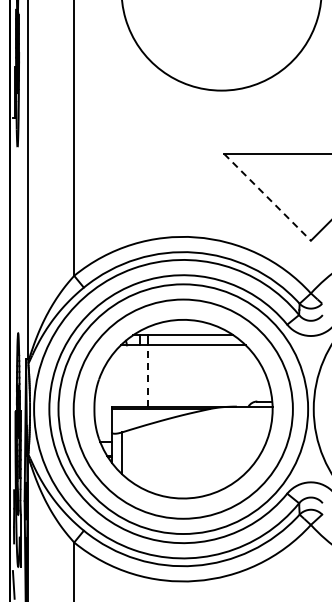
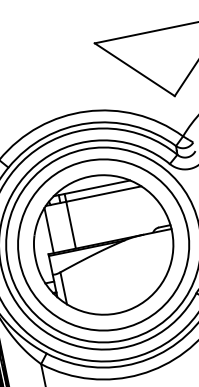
line: (267, 197) -> (134, 69), dashed -> solid
line: (118, 376) -> (48, 230), added
line: (147, 376) -> (71, 225), dashed -> solid

